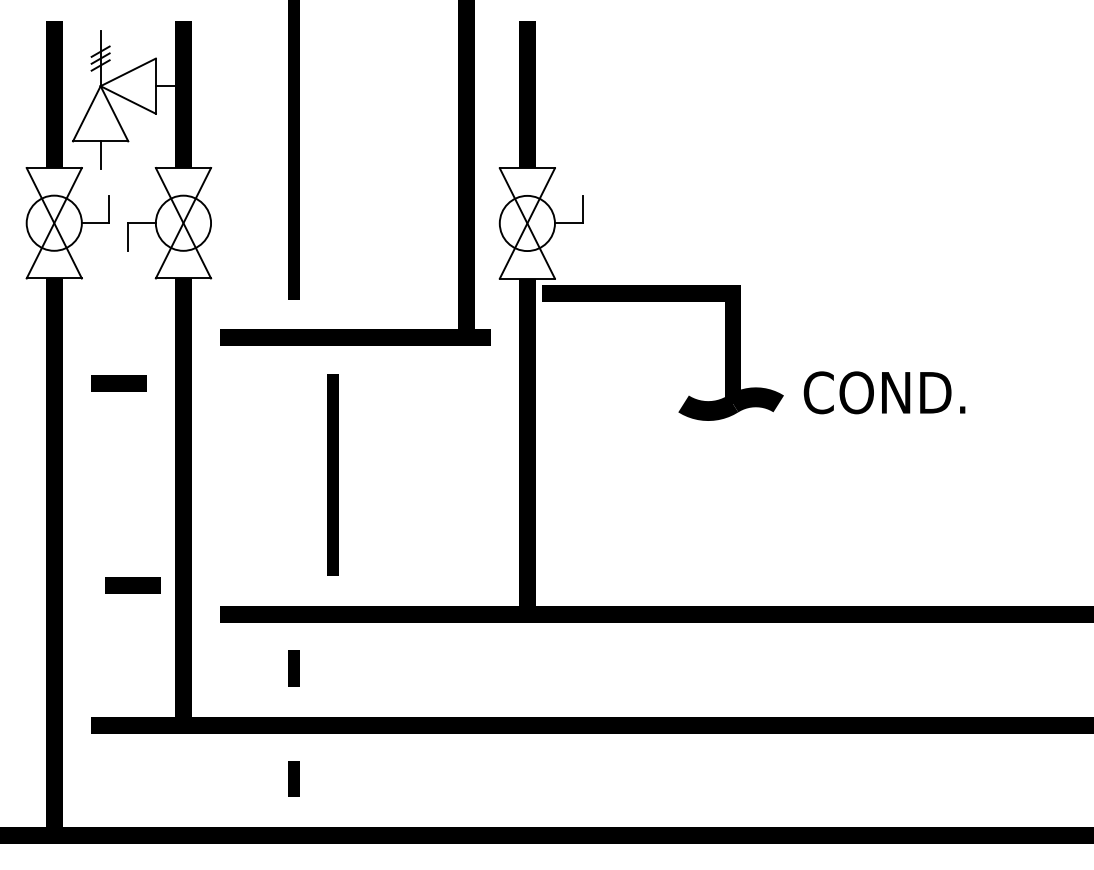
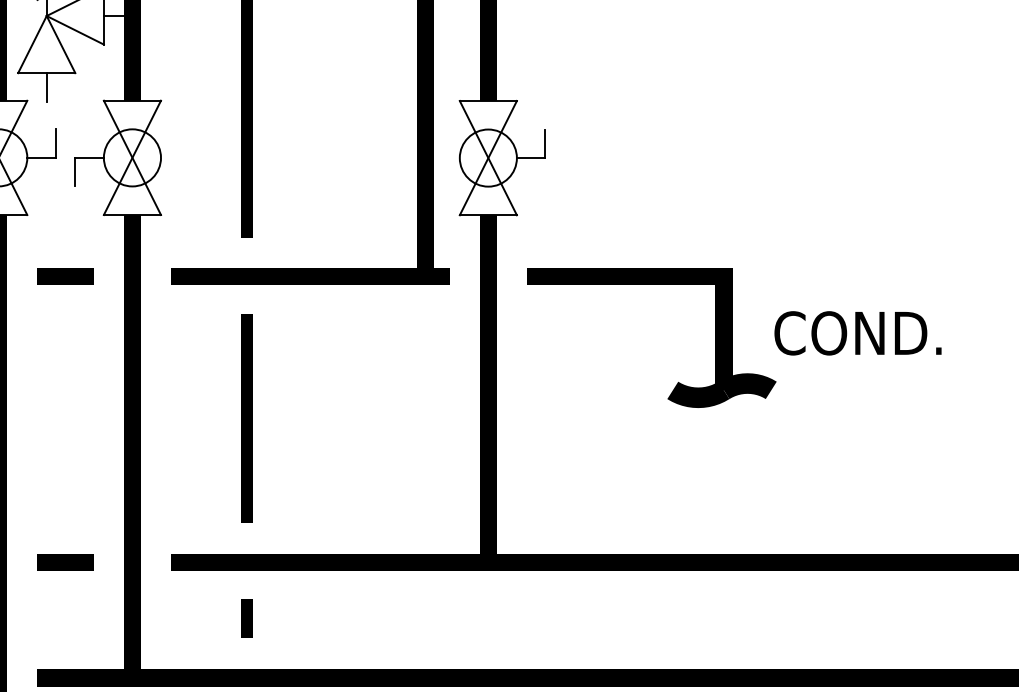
line: (118, 383) -> (65, 276), moved
part: (689, 395) -> (678, 381), moved
line: (332, 474) -> (246, 417), moved
line: (132, 585) -> (65, 562), moved

